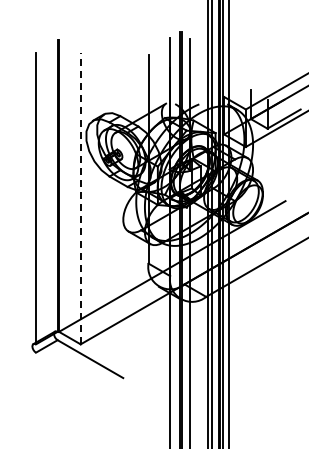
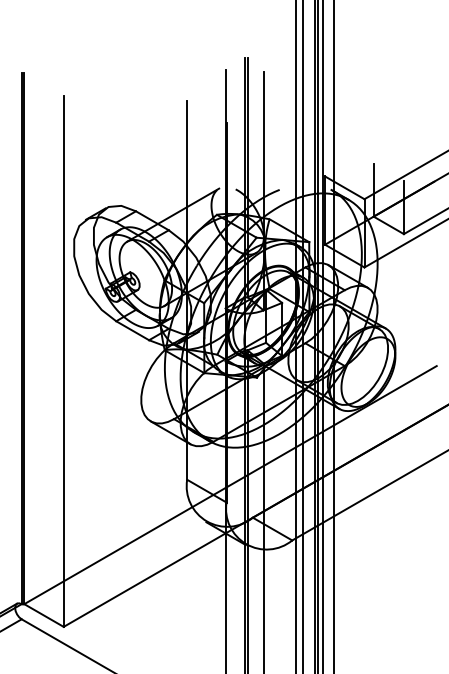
line: (80, 198) -> (63, 361), dashed -> solid

